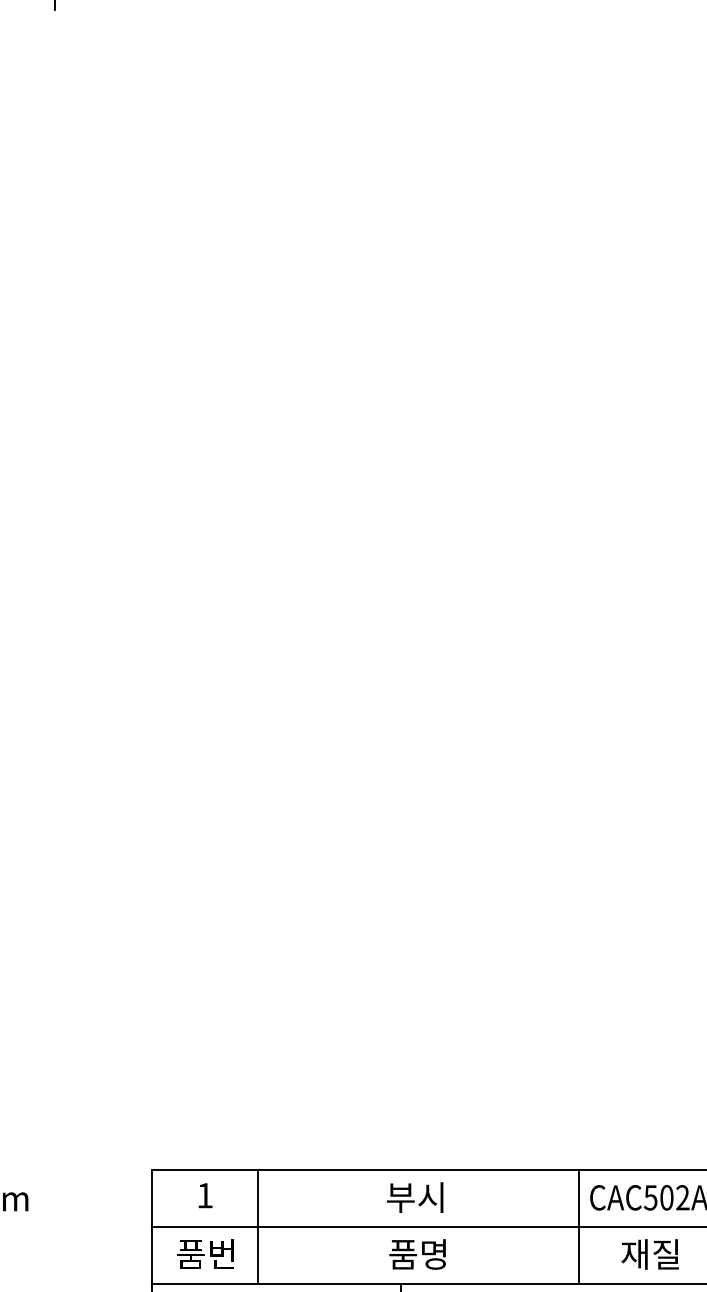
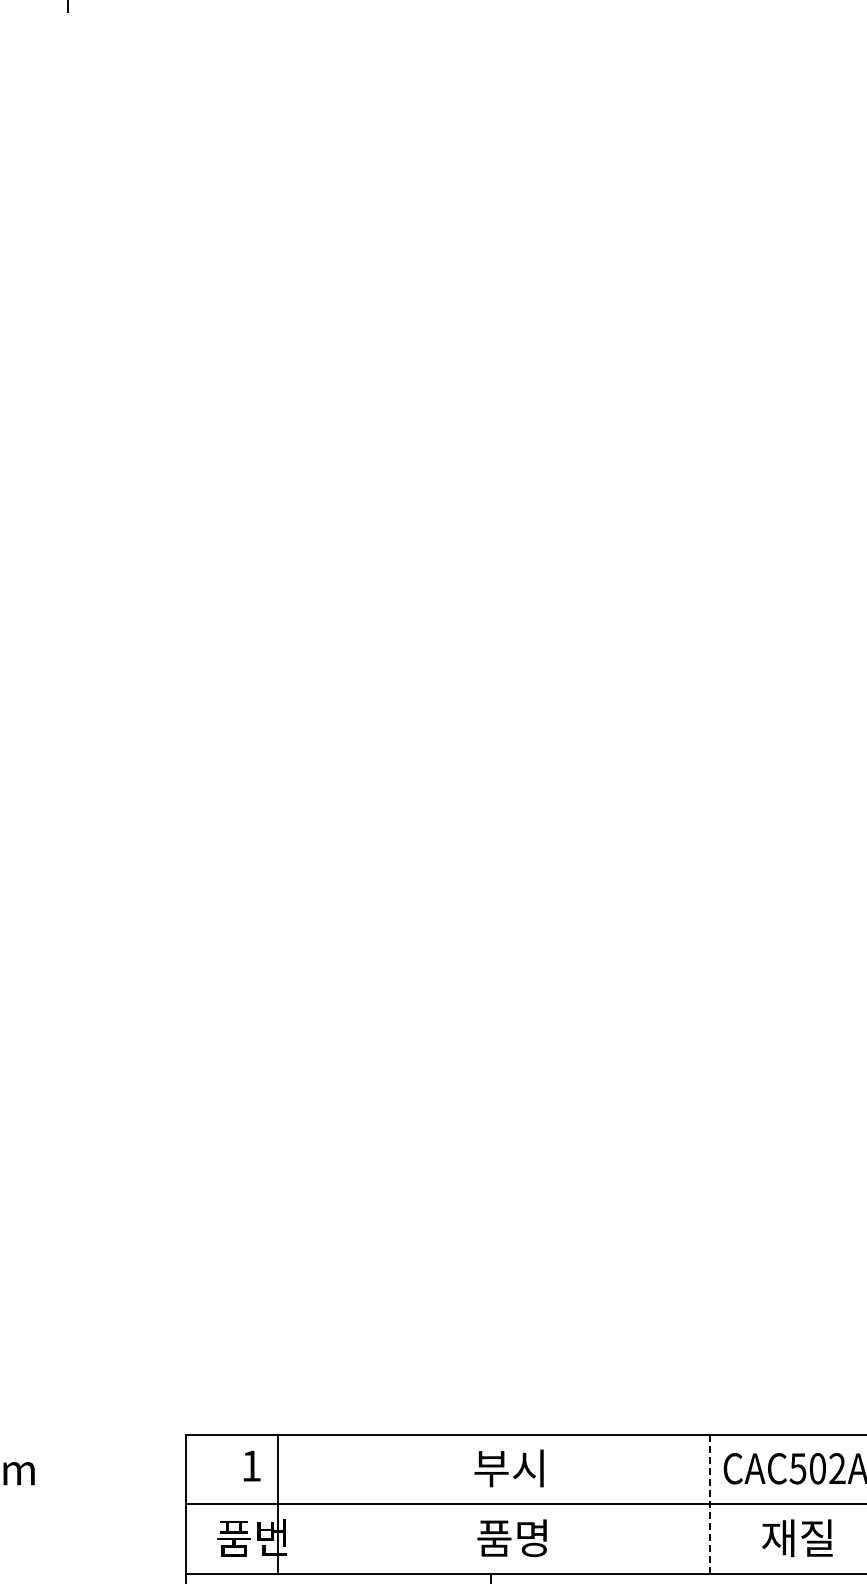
line: (258, 1226) -> (277, 1504), moved
line: (578, 1226) -> (709, 1504), solid -> dashed

